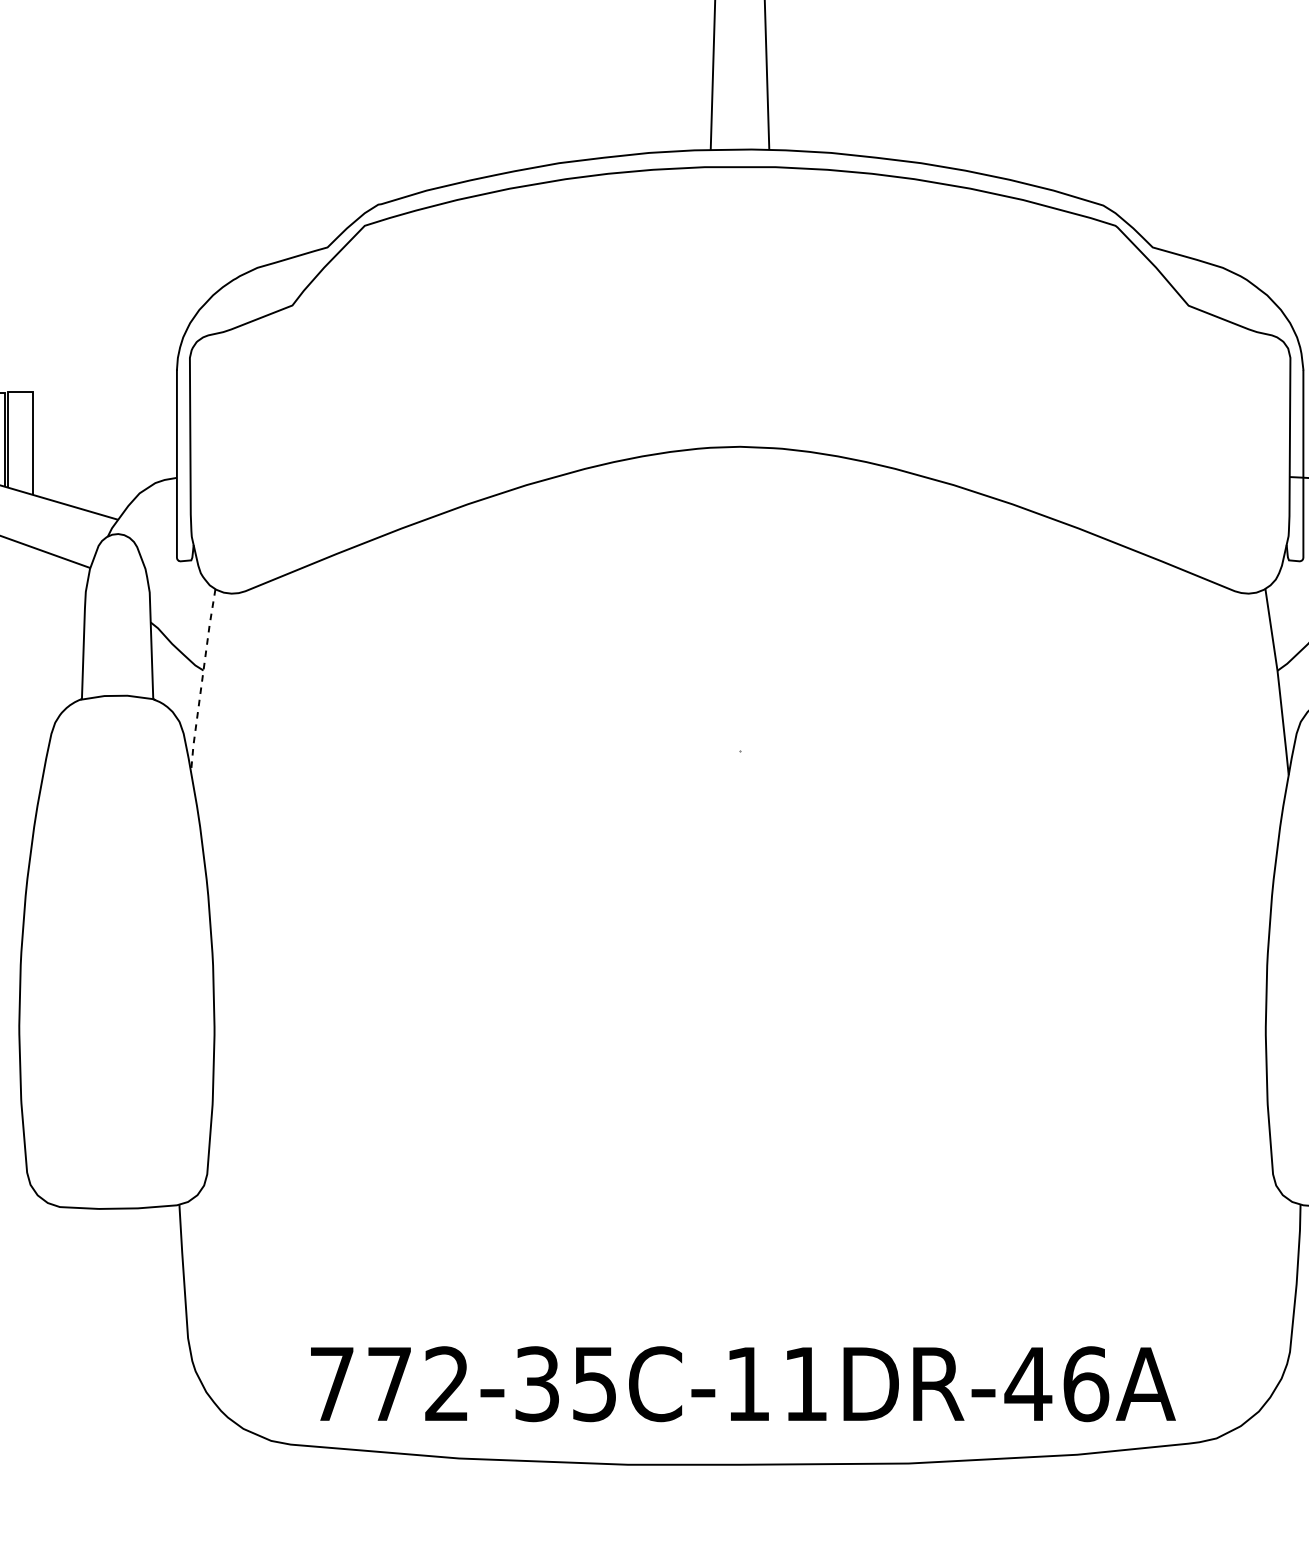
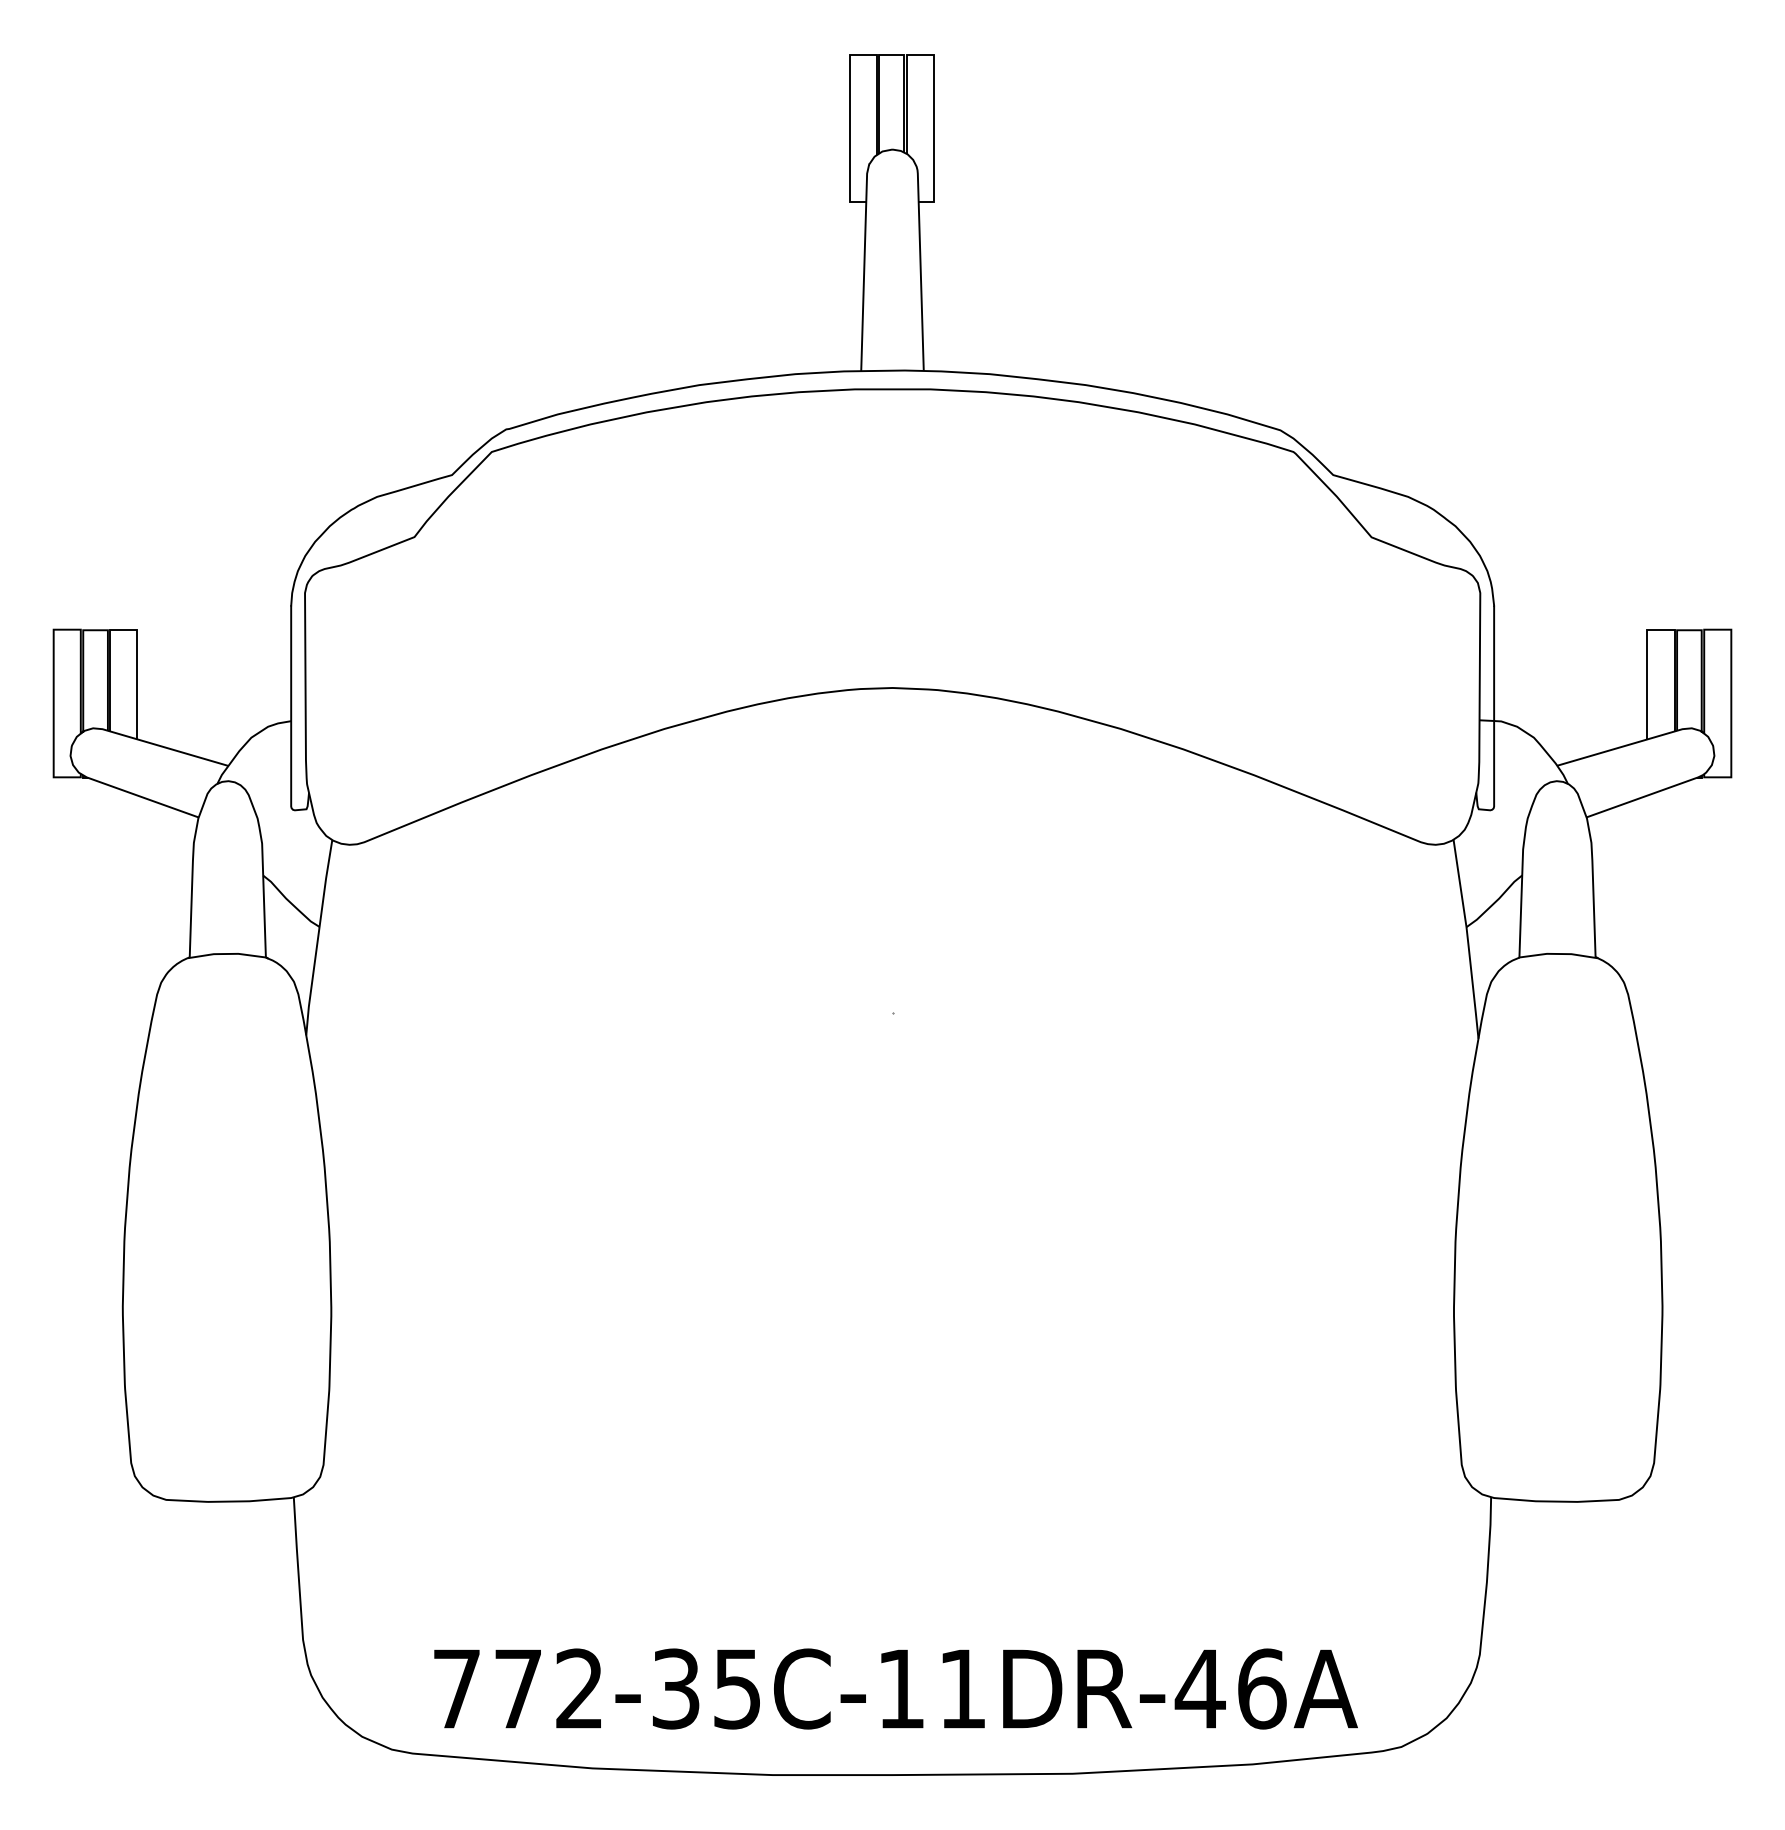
line: (202, 680) -> (318, 937), dashed -> solid

